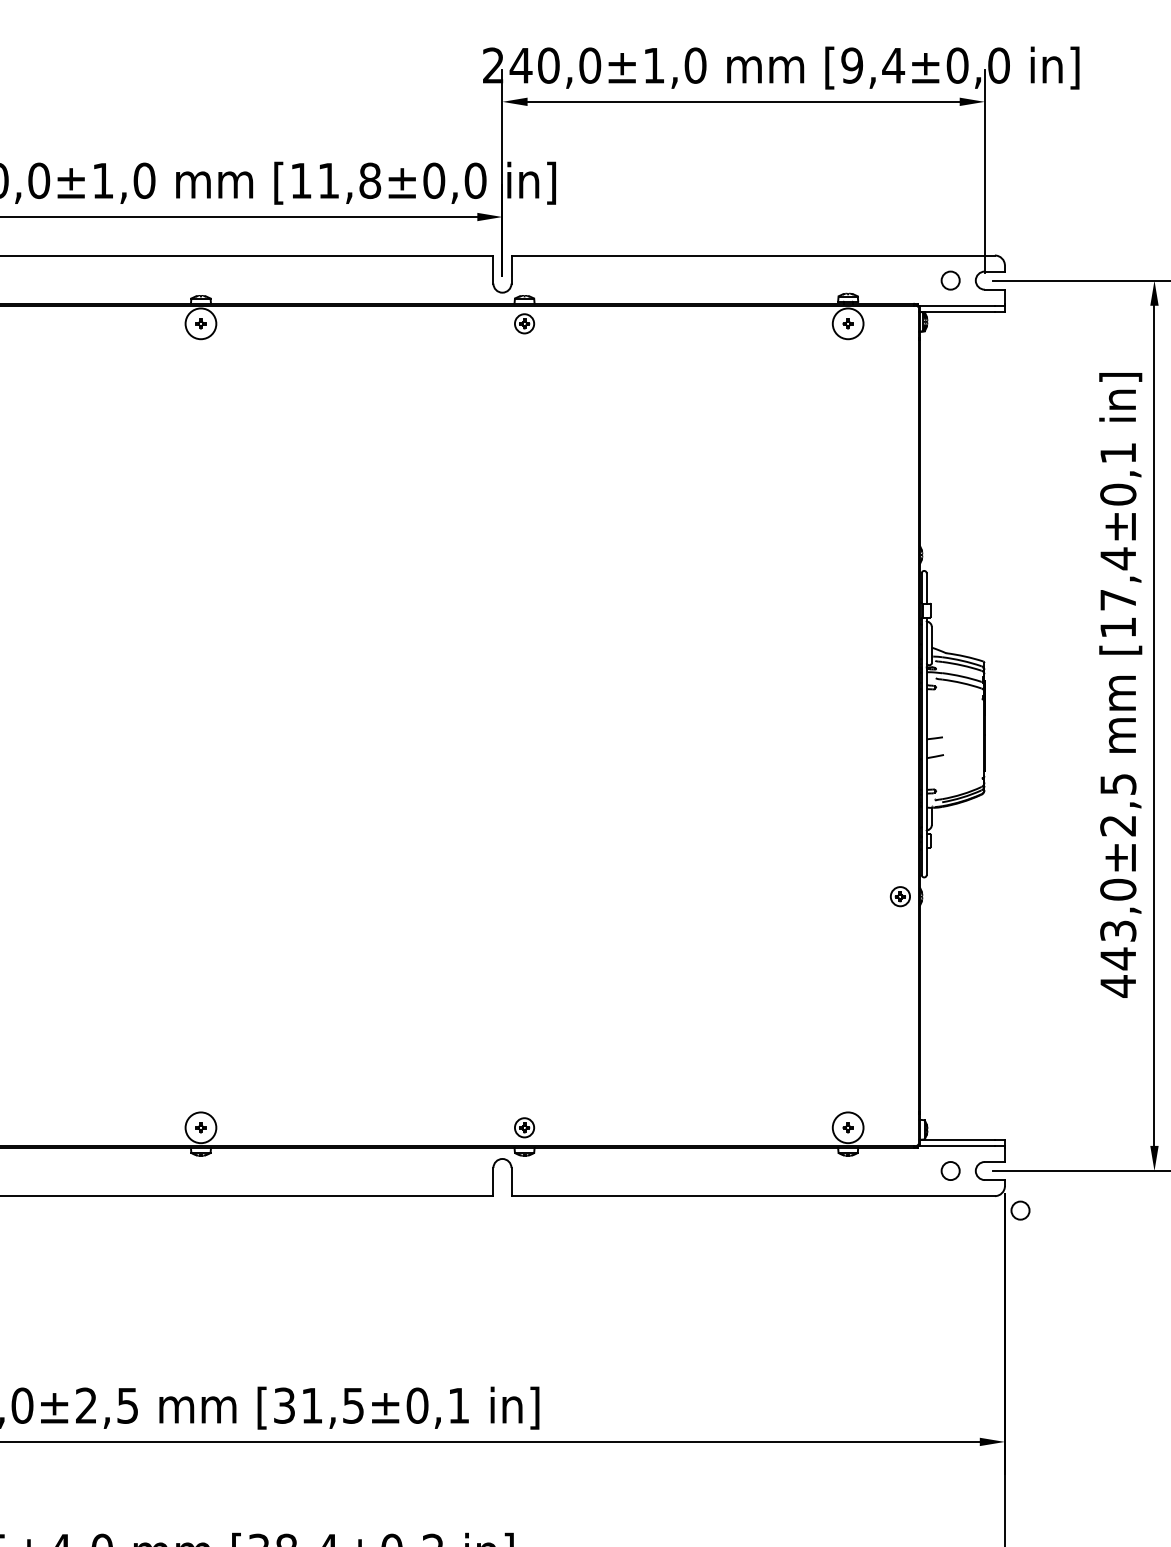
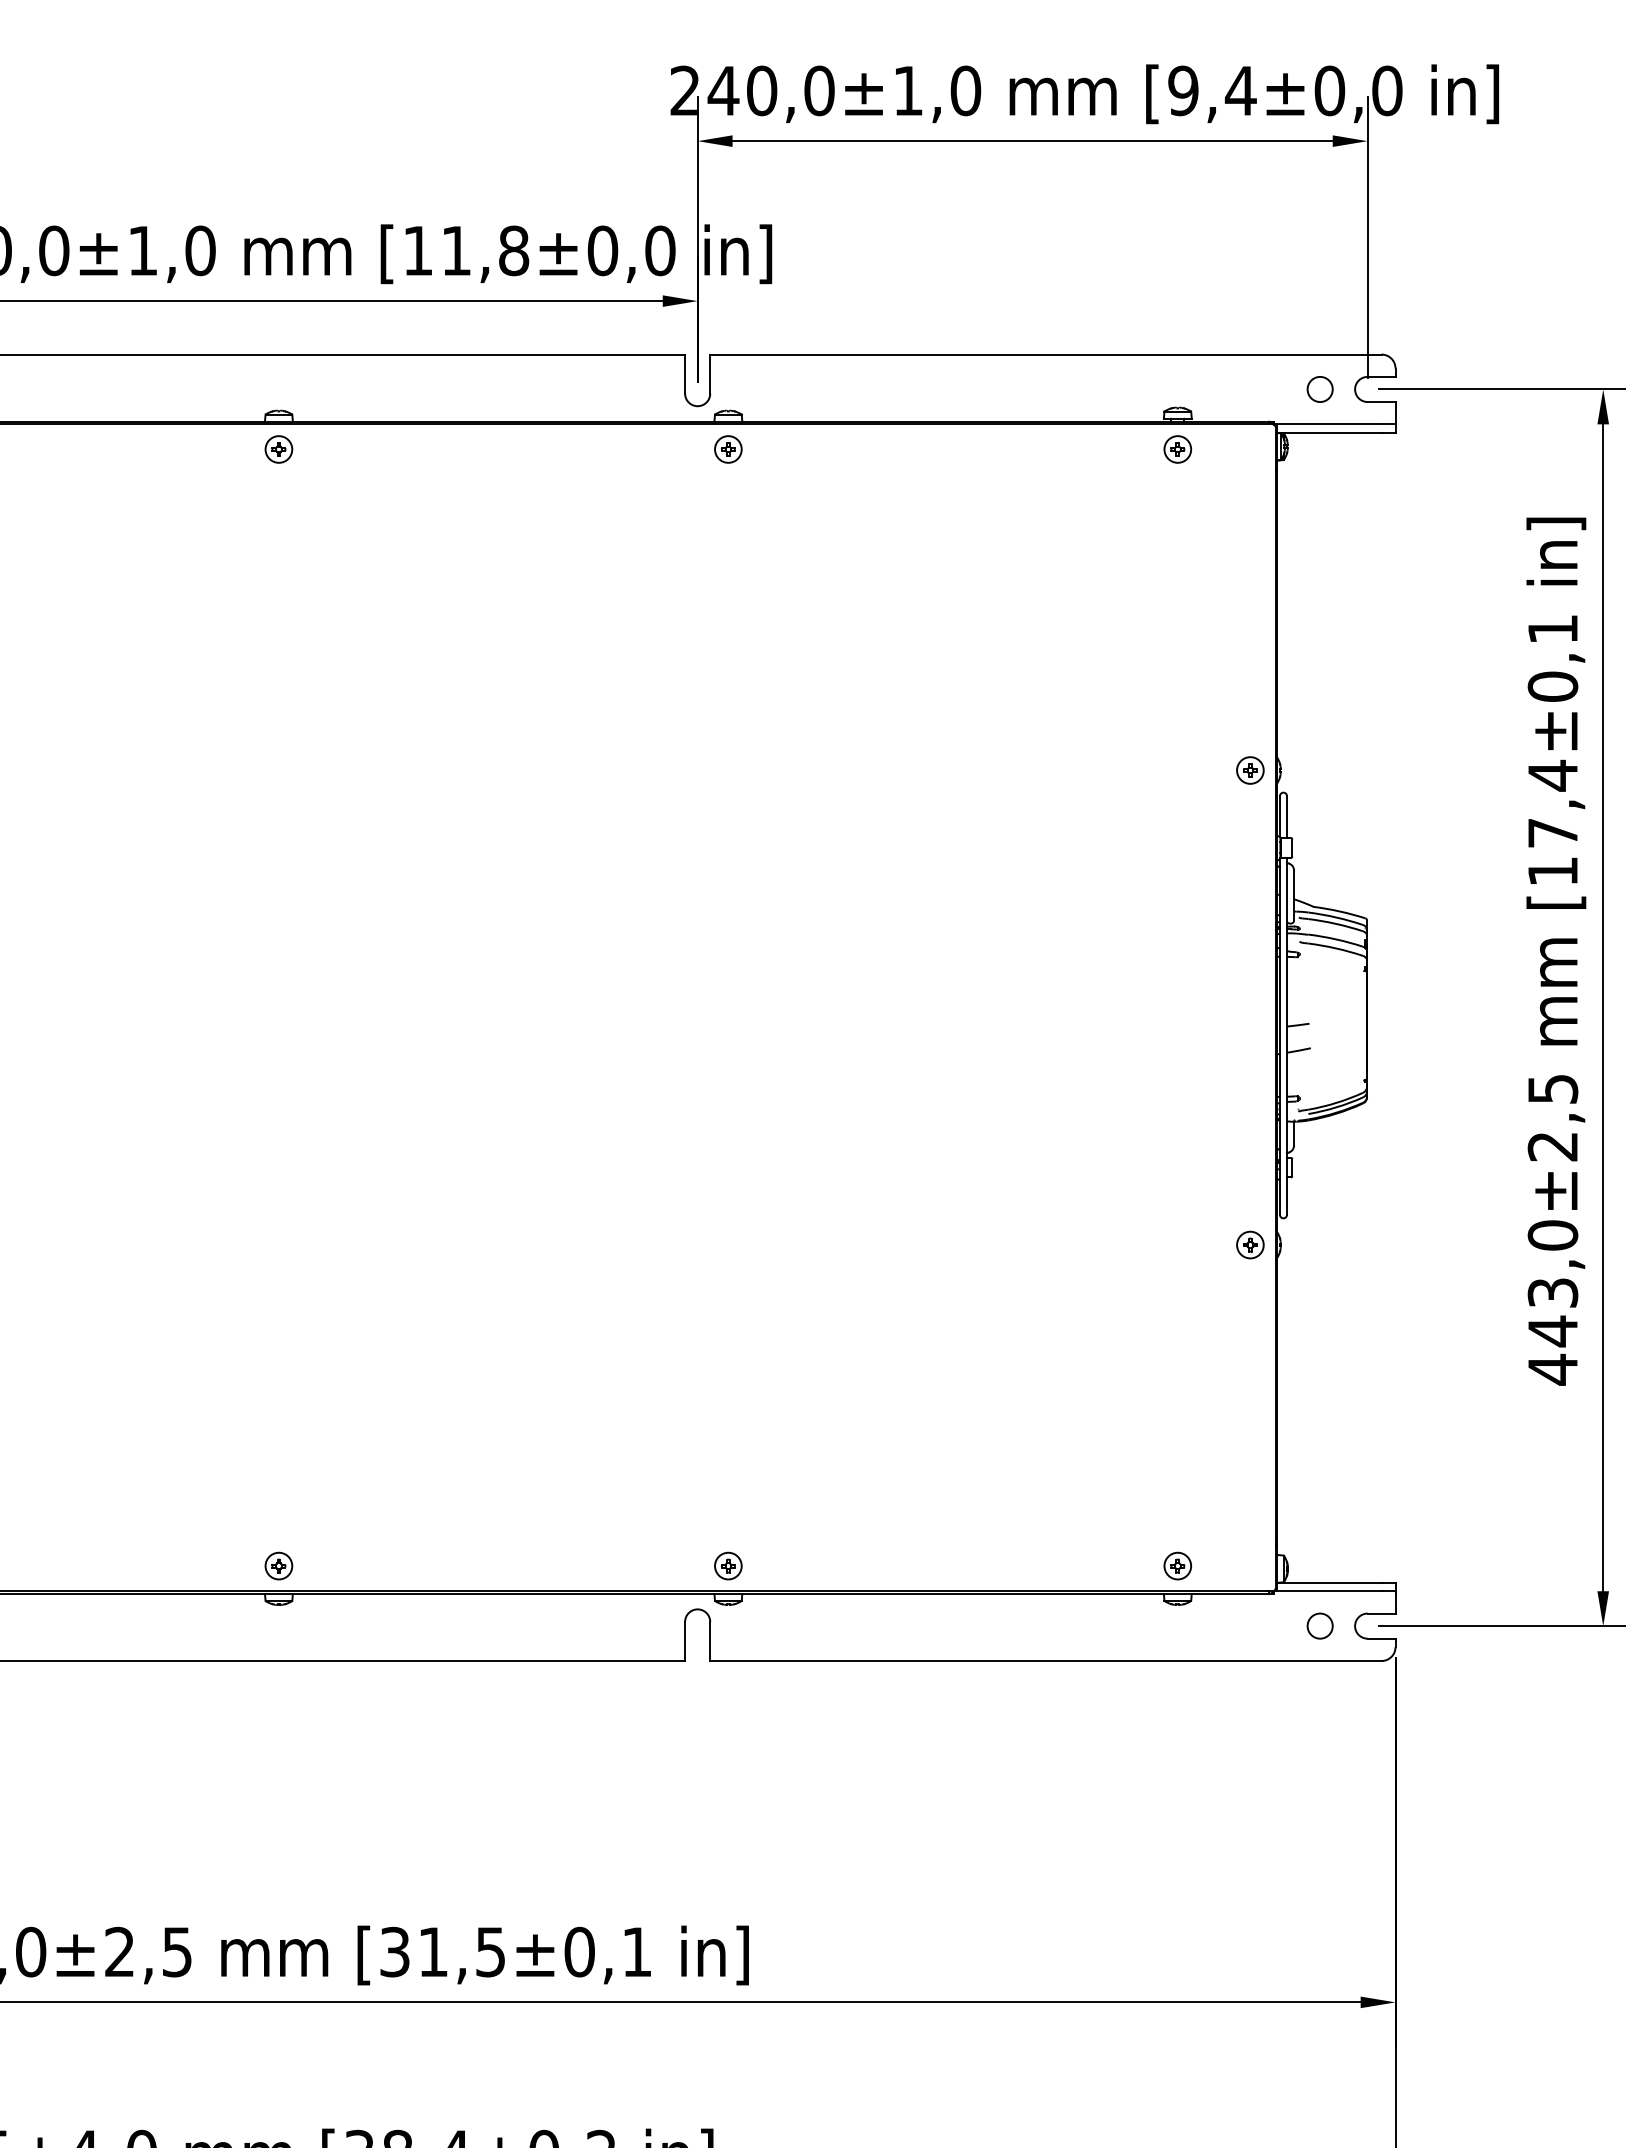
circle: (200, 323) -> (278, 449), size x0.62
circle: (847, 323) -> (1177, 449), size x0.62
part: (900, 554) -> (1250, 770), added
circle: (200, 1127) -> (278, 1565), size x0.62
circle: (847, 1127) -> (1177, 1565), size x0.62
circle: (1020, 1210) -> (1416, 1680), removed

